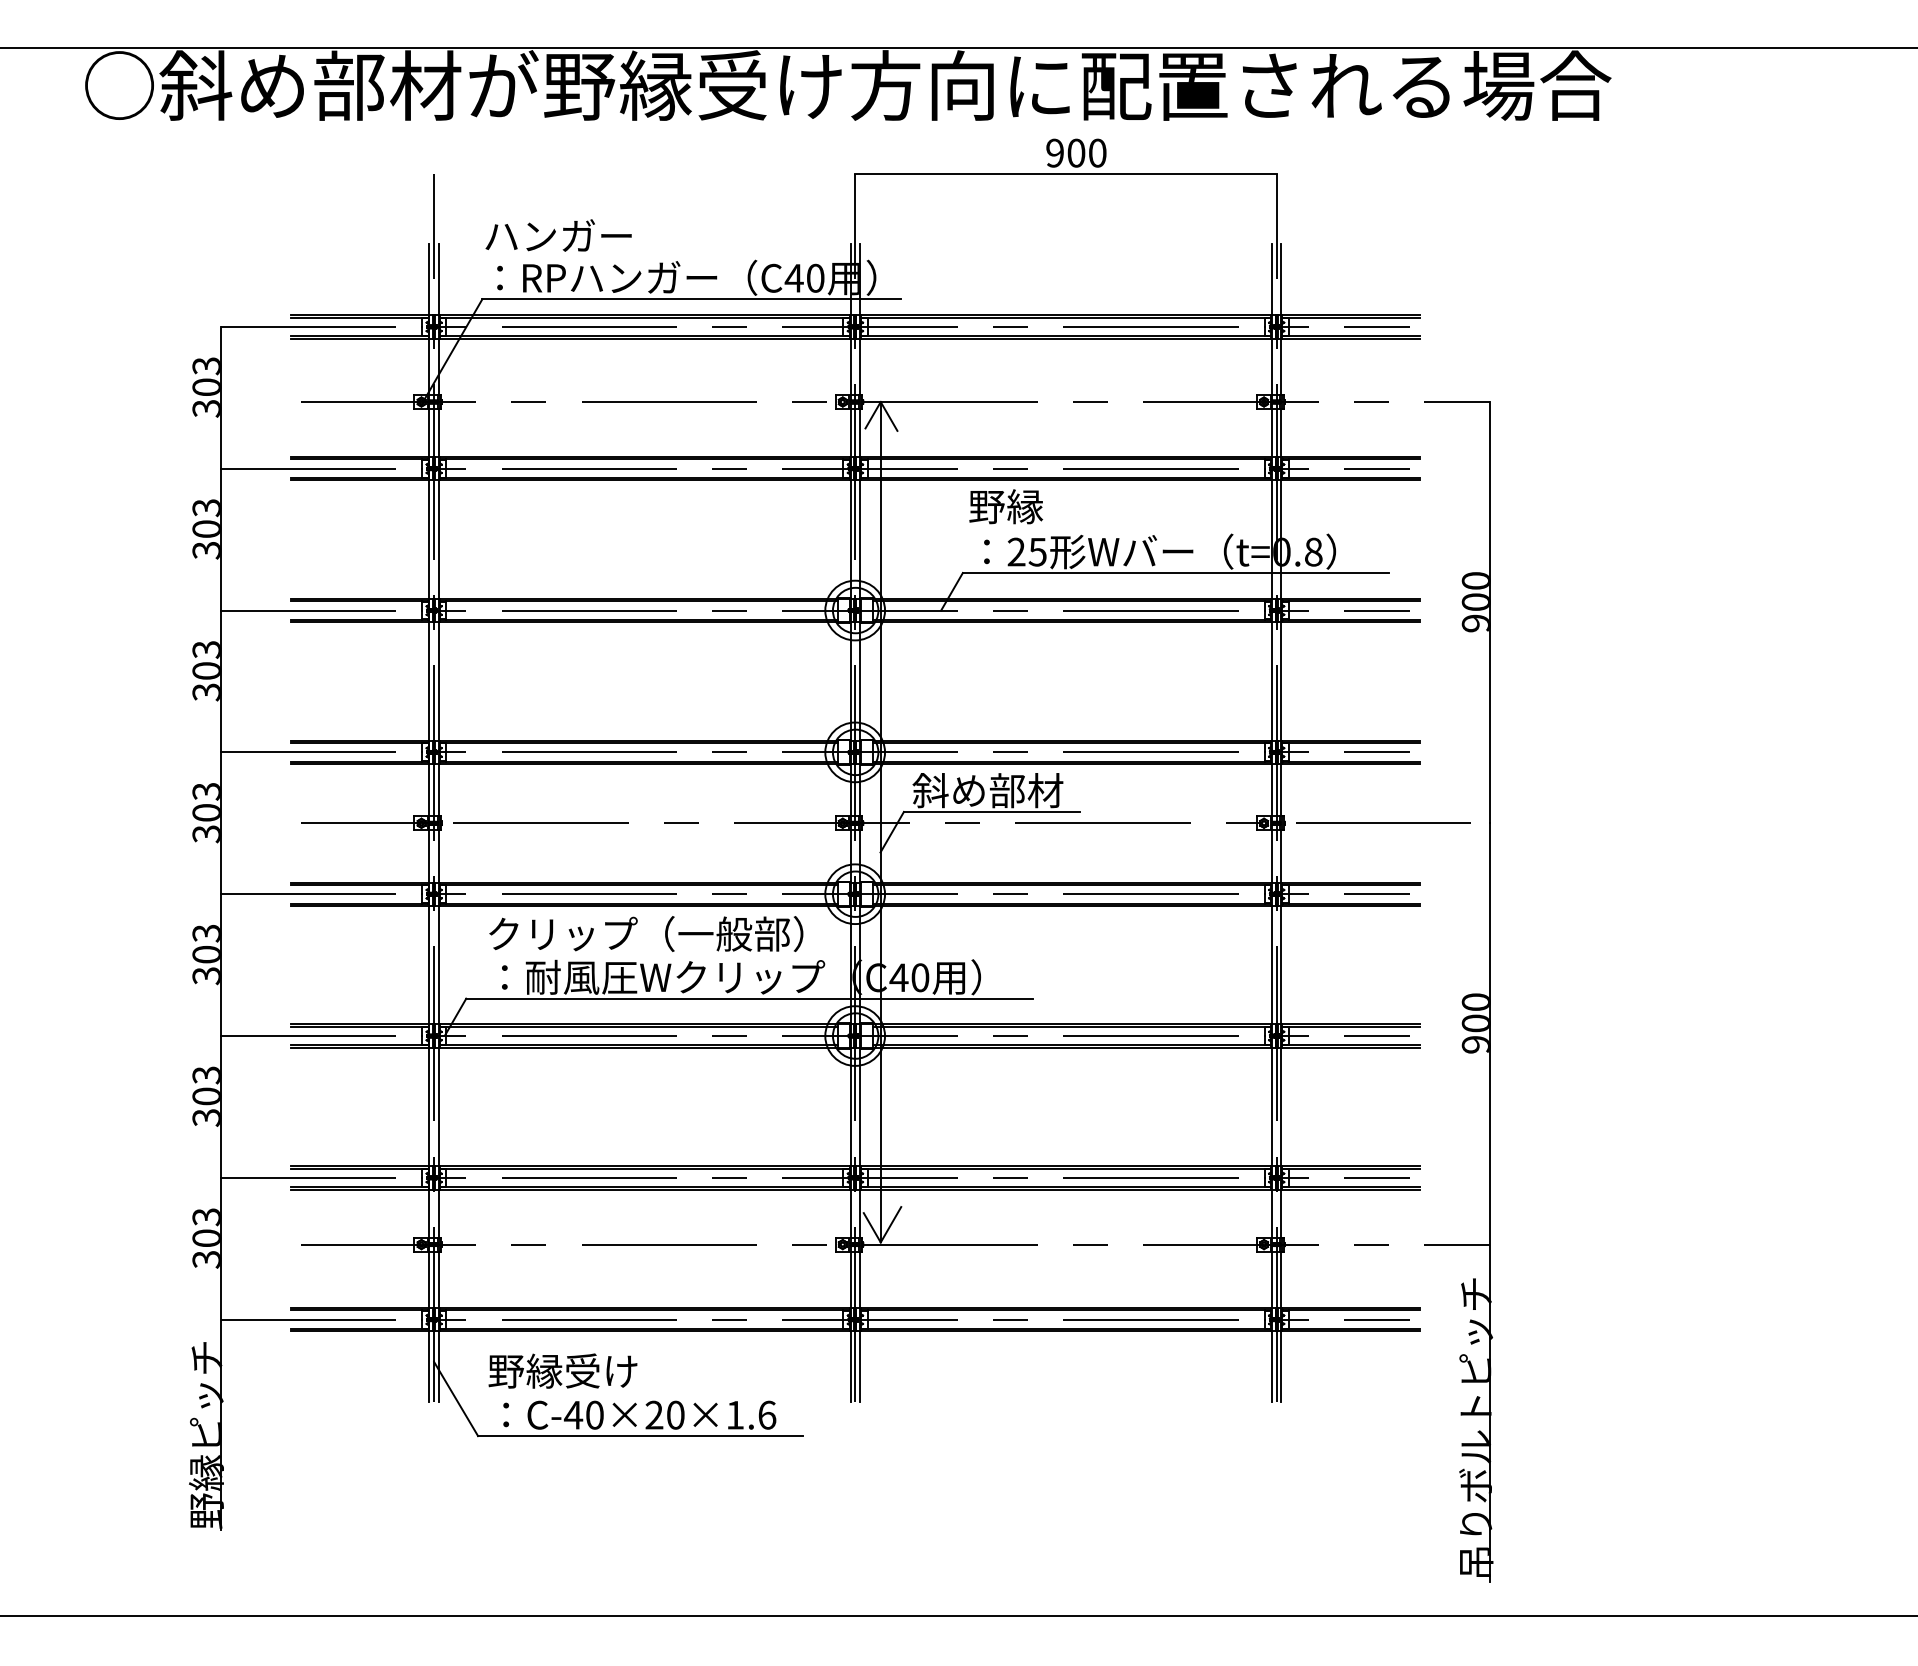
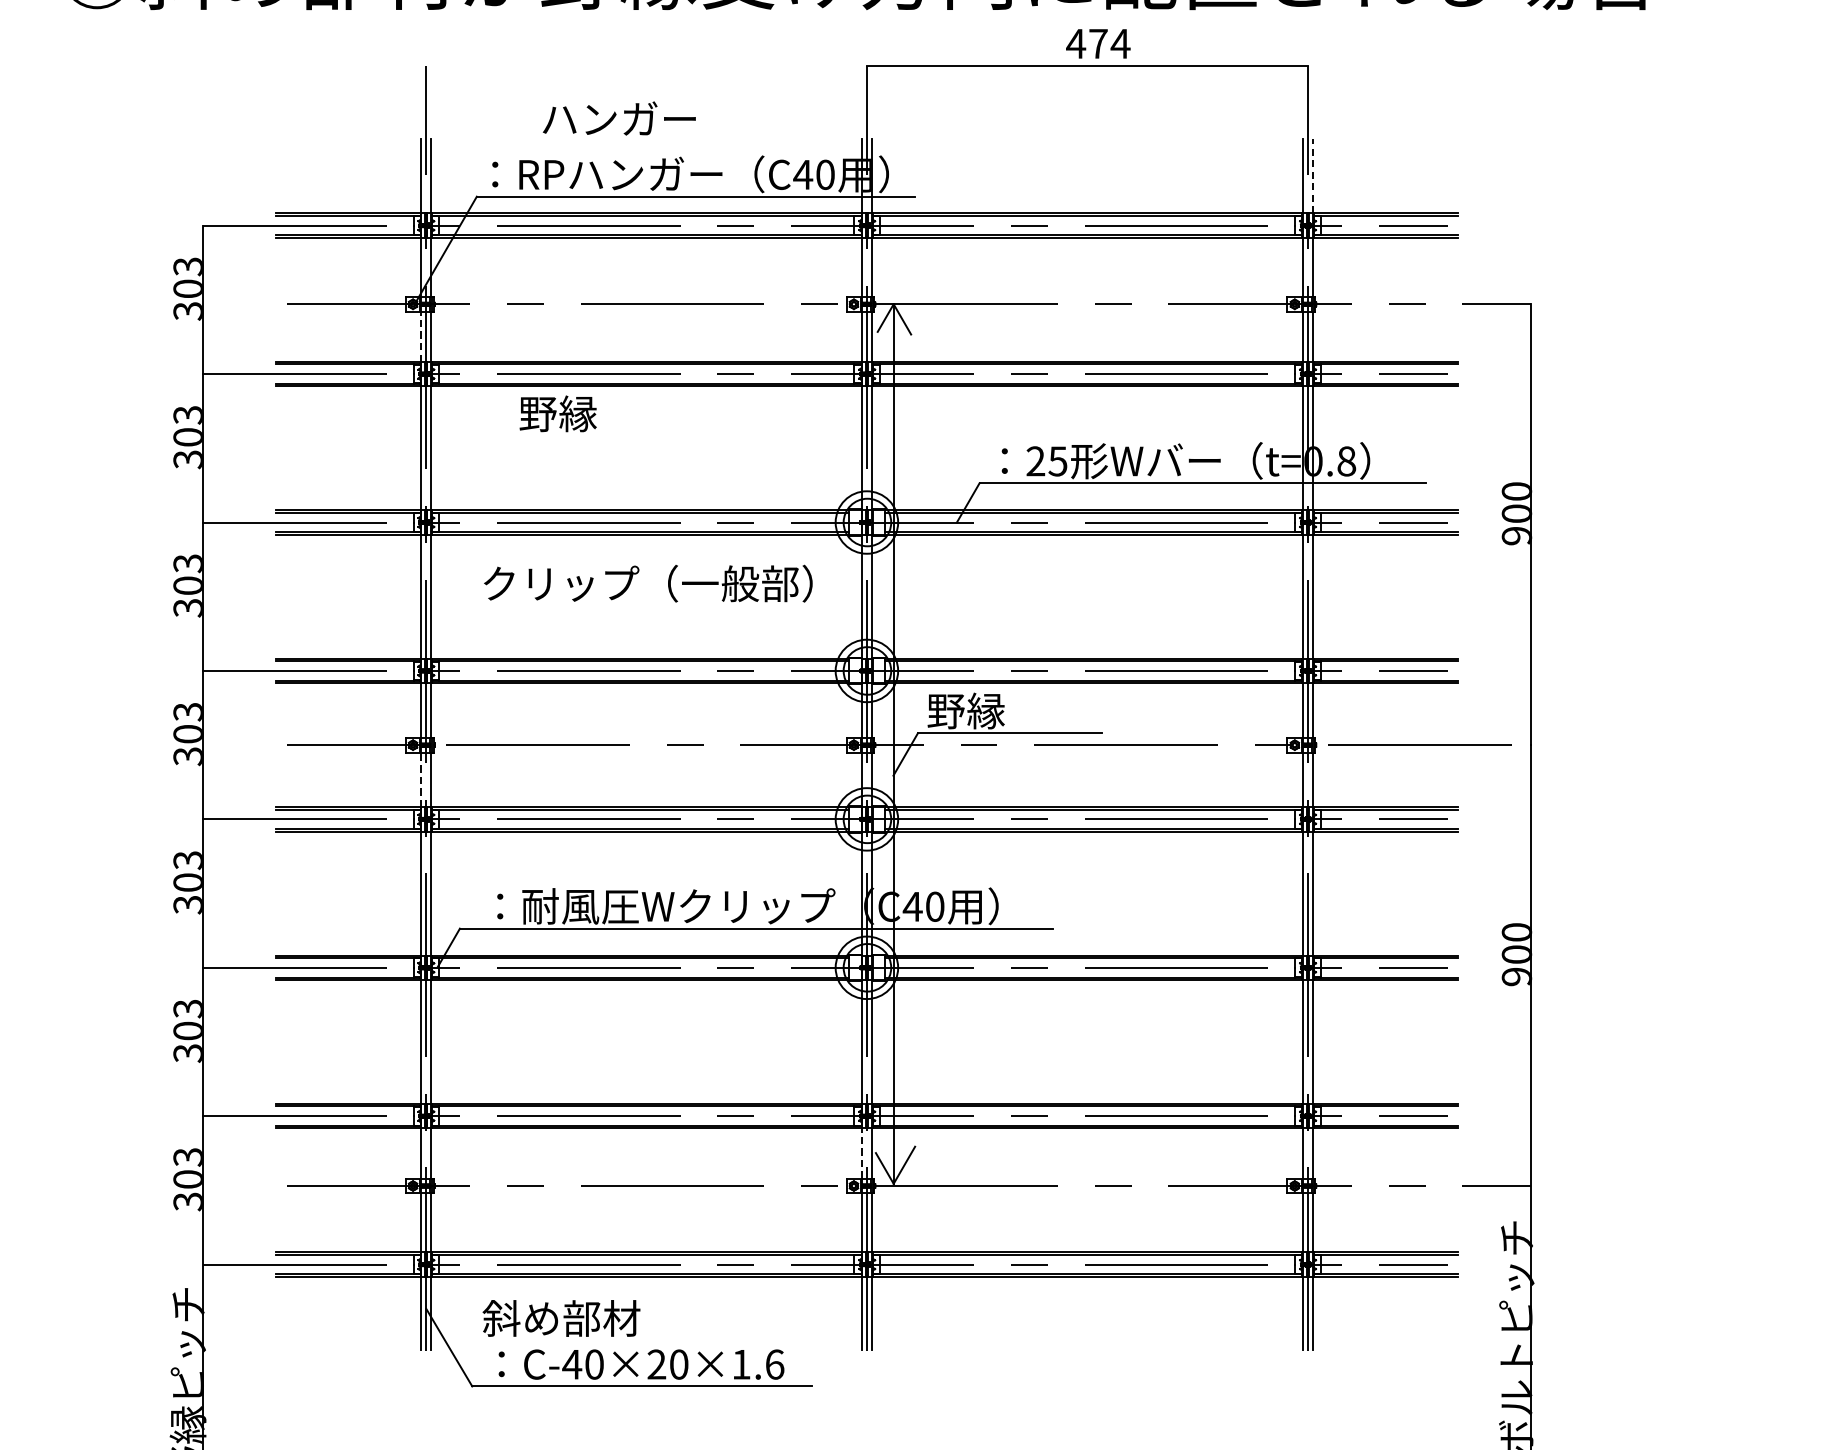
text: (1076, 152) -> (1098, 43), 900 -> 474
text: (558, 235) -> (619, 118), moved
line: (1281, 279) -> (1313, 176), solid -> dashed
line: (429, 433) -> (421, 337), solid -> dashed
text: (1006, 506) -> (558, 413), moved
text: (987, 790) -> (1005, 710), 斜め部材 -> 野縁
line: (429, 855) -> (421, 778), solid -> dashed
text: (646, 933) -> (648, 583), moved
line: (850, 1213) -> (862, 1153), solid -> dashed
text: (563, 1370) -> (561, 1317), 野縁受け -> 斜め部材

